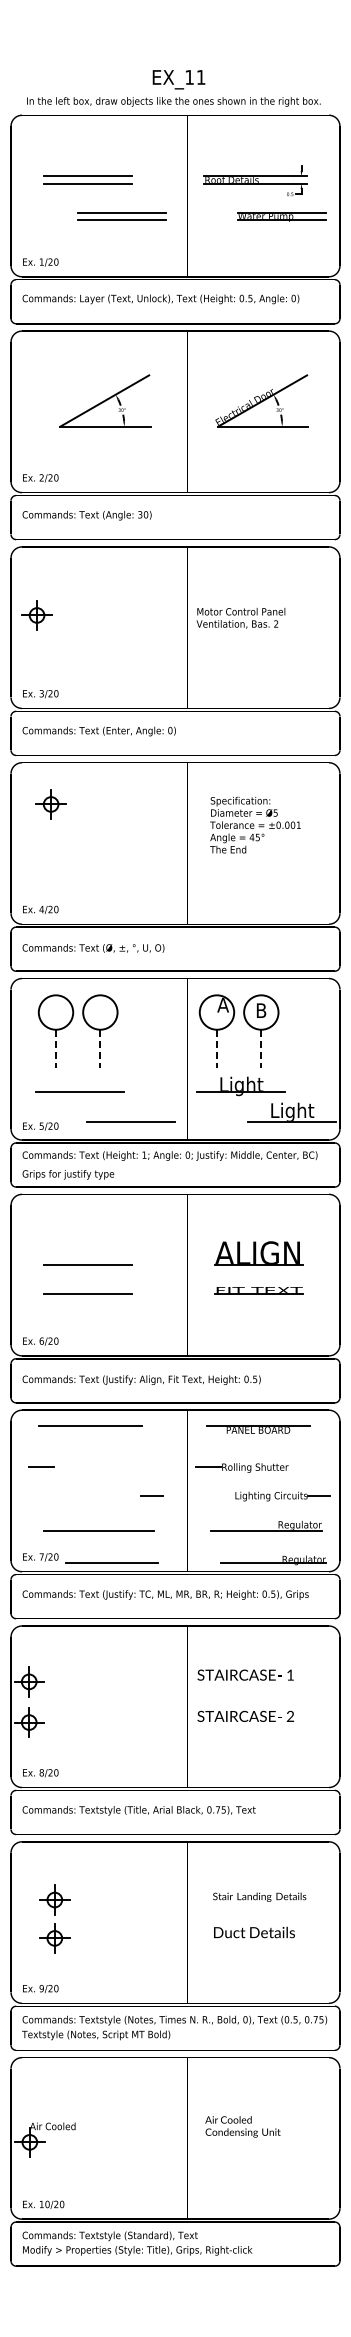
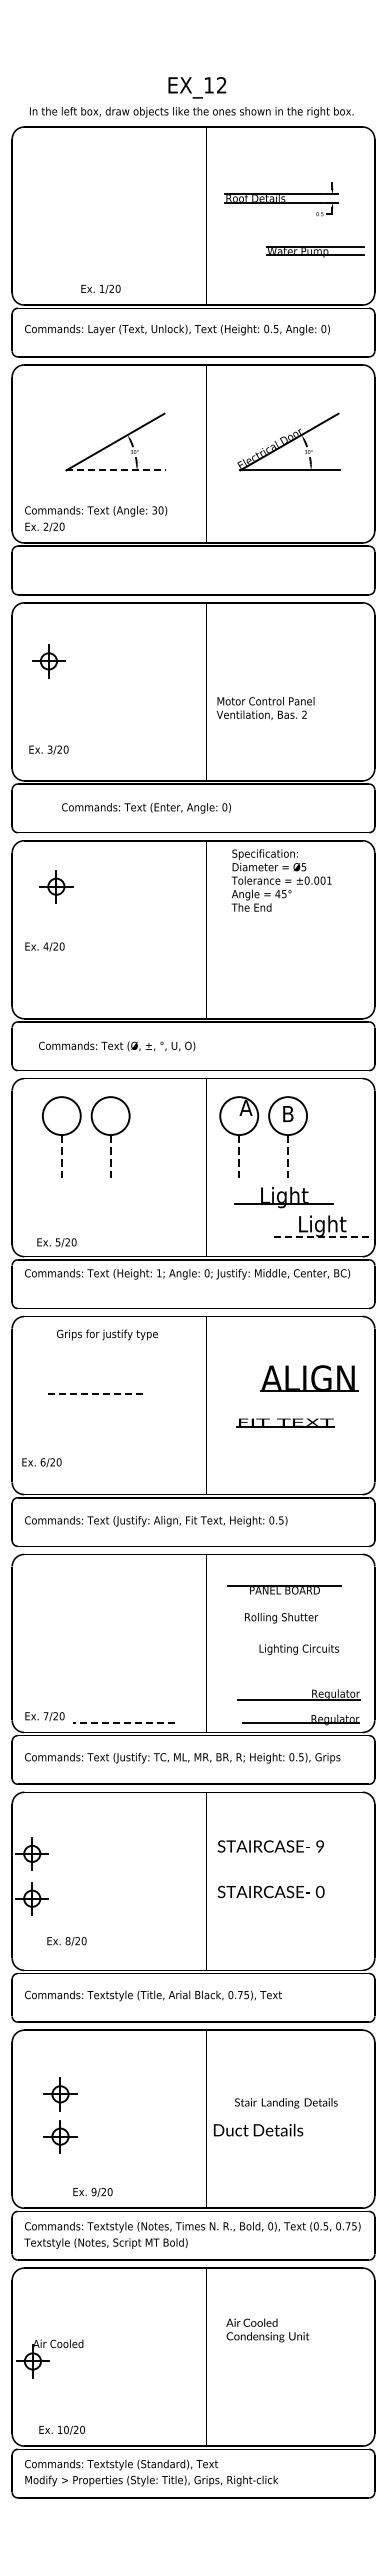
text: (200, 77) -> (221, 85), EX_11 -> EX_12
line: (87, 176) -> (96, 194), removed
line: (87, 183) -> (96, 202), removed
line: (121, 212) -> (133, 234), removed
part: (281, 216) -> (315, 251), moved
line: (121, 220) -> (133, 242), removed
text: (40, 261) -> (100, 288), moved
line: (105, 426) -> (116, 470), solid -> dashed
text: (87, 515) -> (96, 511), moved
part: (36, 615) -> (48, 661), moved
text: (240, 618) -> (265, 708), moved
text: (40, 693) -> (48, 749), moved
text: (99, 731) -> (146, 808), moved
text: (255, 825) -> (281, 880), moved
text: (40, 909) -> (44, 946), moved
text: (93, 948) -> (117, 1046), moved
part: (240, 1086) -> (283, 1197), moved
line: (80, 1091) -> (88, 1203), removed
line: (131, 1121) -> (144, 1236), removed
line: (292, 1121) -> (322, 1236), solid -> dashed
text: (40, 1126) -> (56, 1242), moved
text: (68, 1174) -> (107, 1334), moved
part: (258, 1253) -> (309, 1378), moved
line: (87, 1265) -> (96, 1394), solid -> dashed
line: (87, 1294) -> (96, 1426), removed
text: (40, 1341) -> (41, 1462), moved
line: (90, 1426) -> (99, 1572), removed
part: (258, 1429) -> (284, 1589), moved
line: (41, 1467) -> (45, 1617), removed
line: (208, 1467) -> (229, 1617), removed
line: (151, 1495) -> (166, 1648), removed
line: (318, 1495) -> (351, 1648), removed
part: (266, 1525) -> (298, 1694), moved
line: (98, 1530) -> (108, 1686), removed
line: (111, 1563) -> (123, 1723), solid -> dashed
text: (290, 1675) -> (320, 1846), 1 -> 9
text: (289, 1715) -> (319, 1891), 2 -> 0
text: (40, 1773) -> (66, 1941), moved
text: (259, 1897) -> (286, 2103), moved
text: (254, 1932) -> (258, 2130), moved
text: (40, 1989) -> (92, 2192), moved
text: (242, 2126) -> (267, 2330), moved
text: (43, 2204) -> (61, 2429), moved

